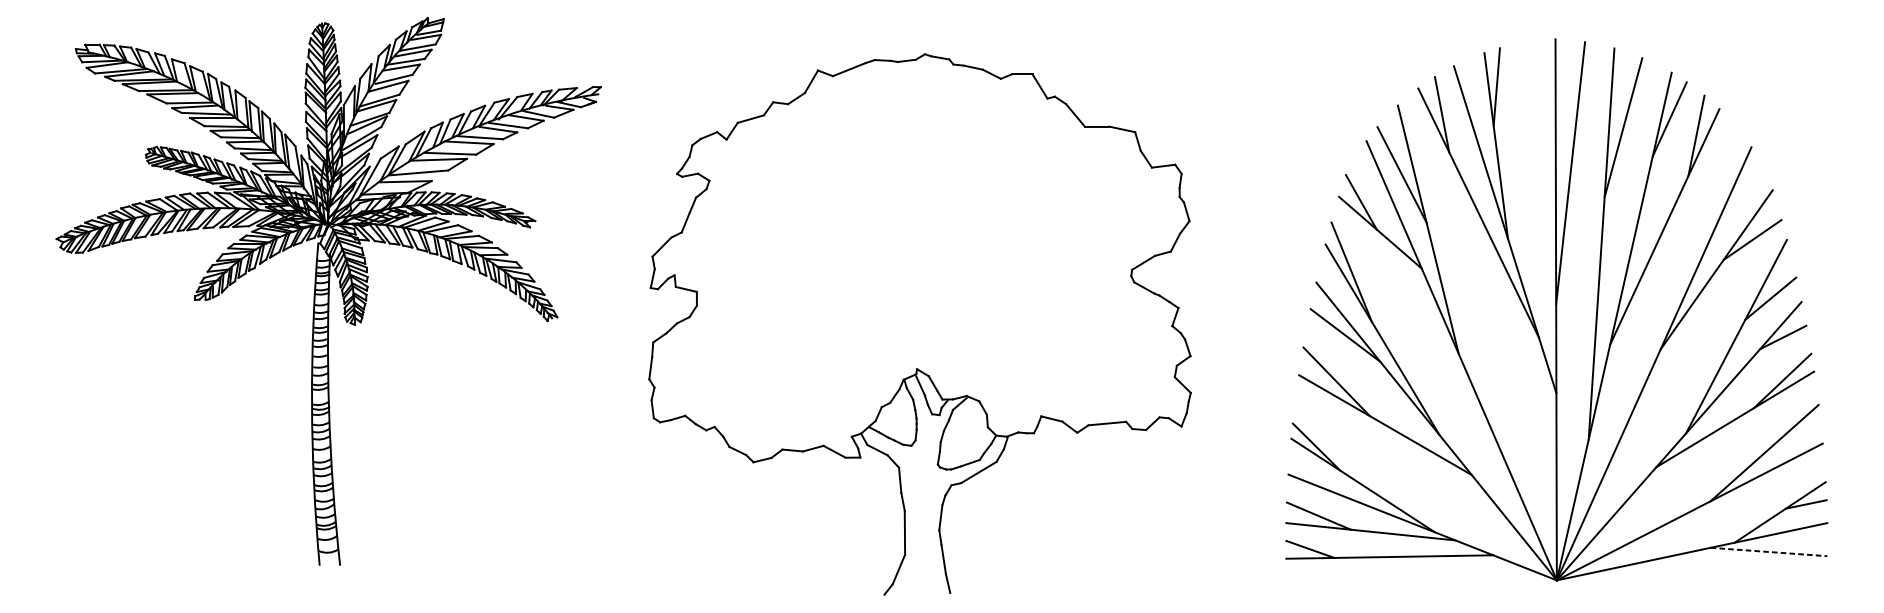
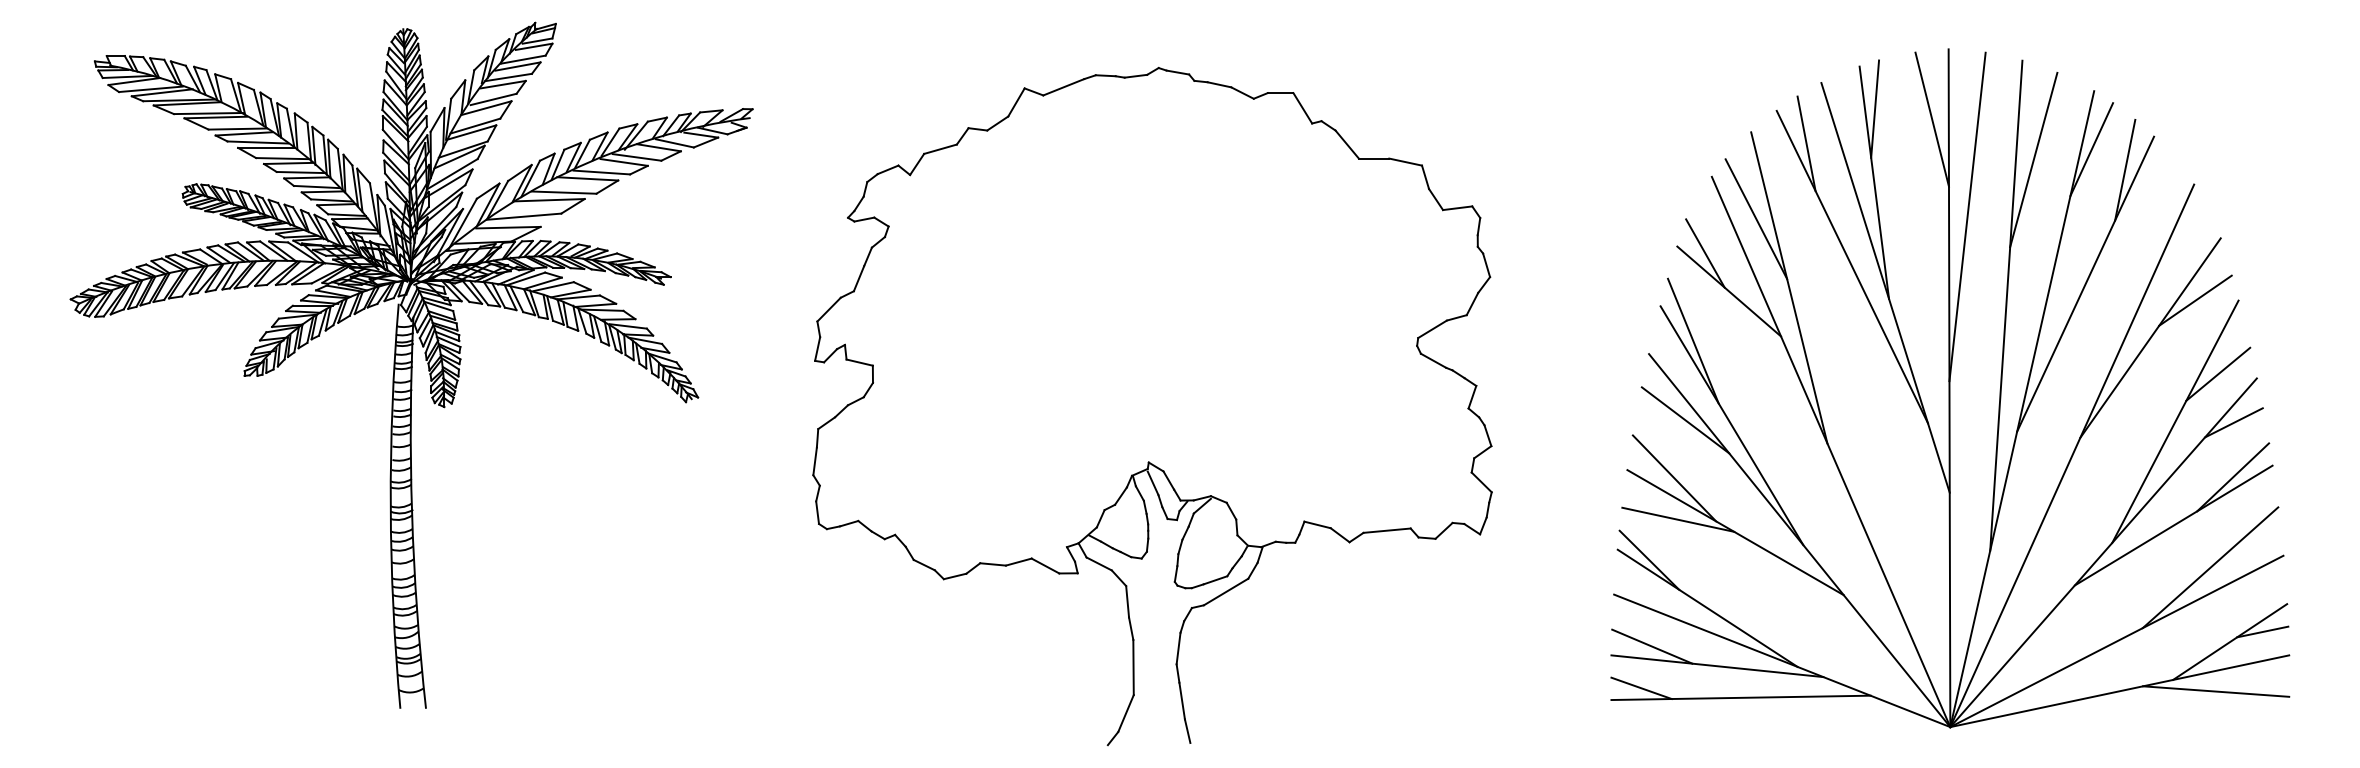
line: (1541, 95) -> (1931, 119), added
line: (1339, 414) -> (1678, 519), added
line: (1769, 551) -> (2216, 691), dashed -> solid

